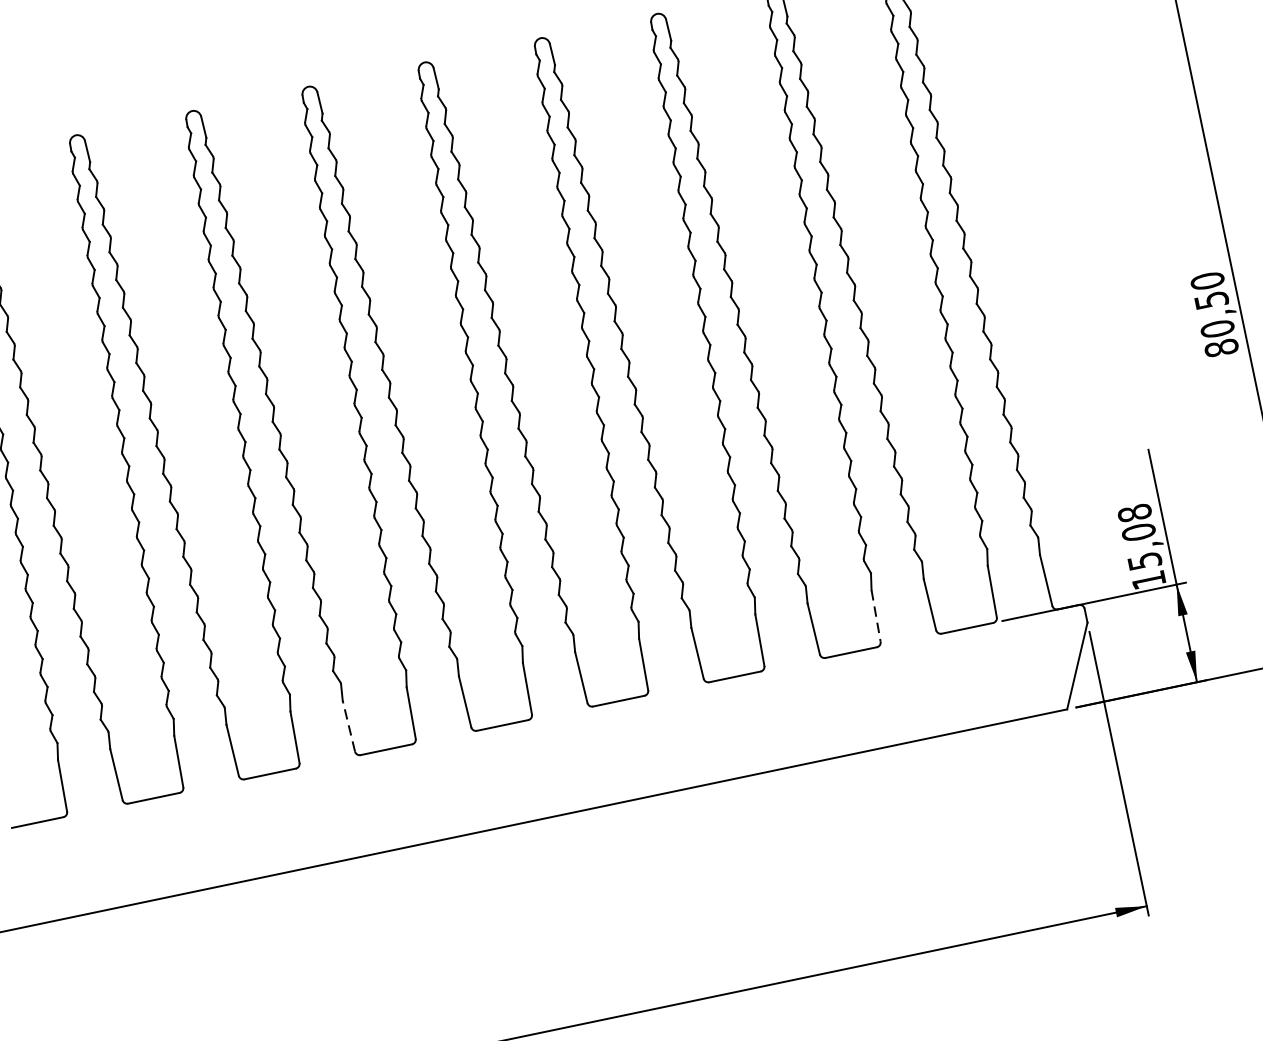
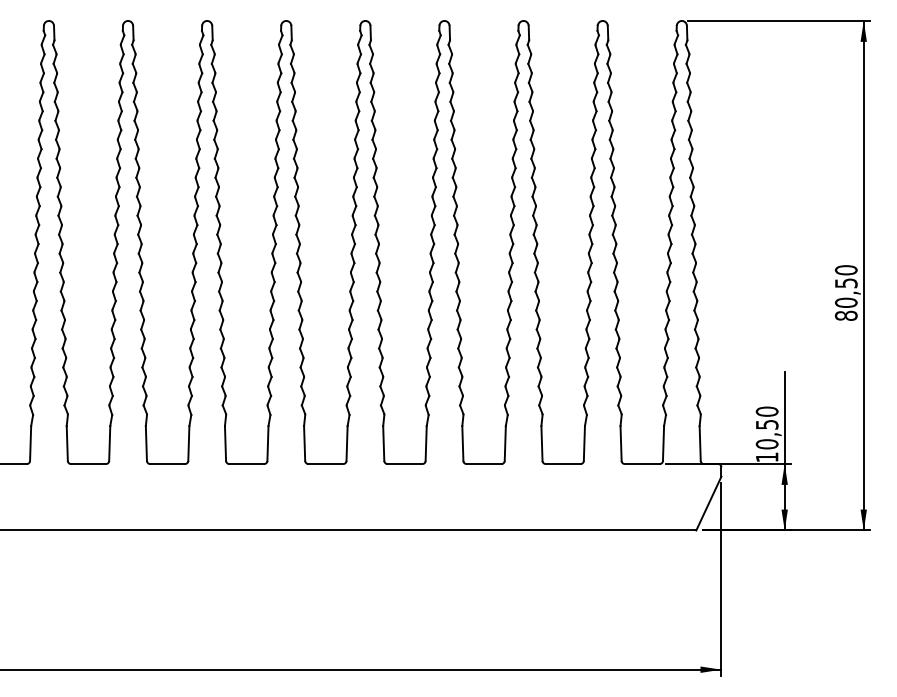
text: (1138, 536) -> (766, 427), 15,08 -> 10,50
line: (876, 617) -> (584, 444), dashed -> solid
line: (348, 726) -> (225, 443), dashed -> solid

